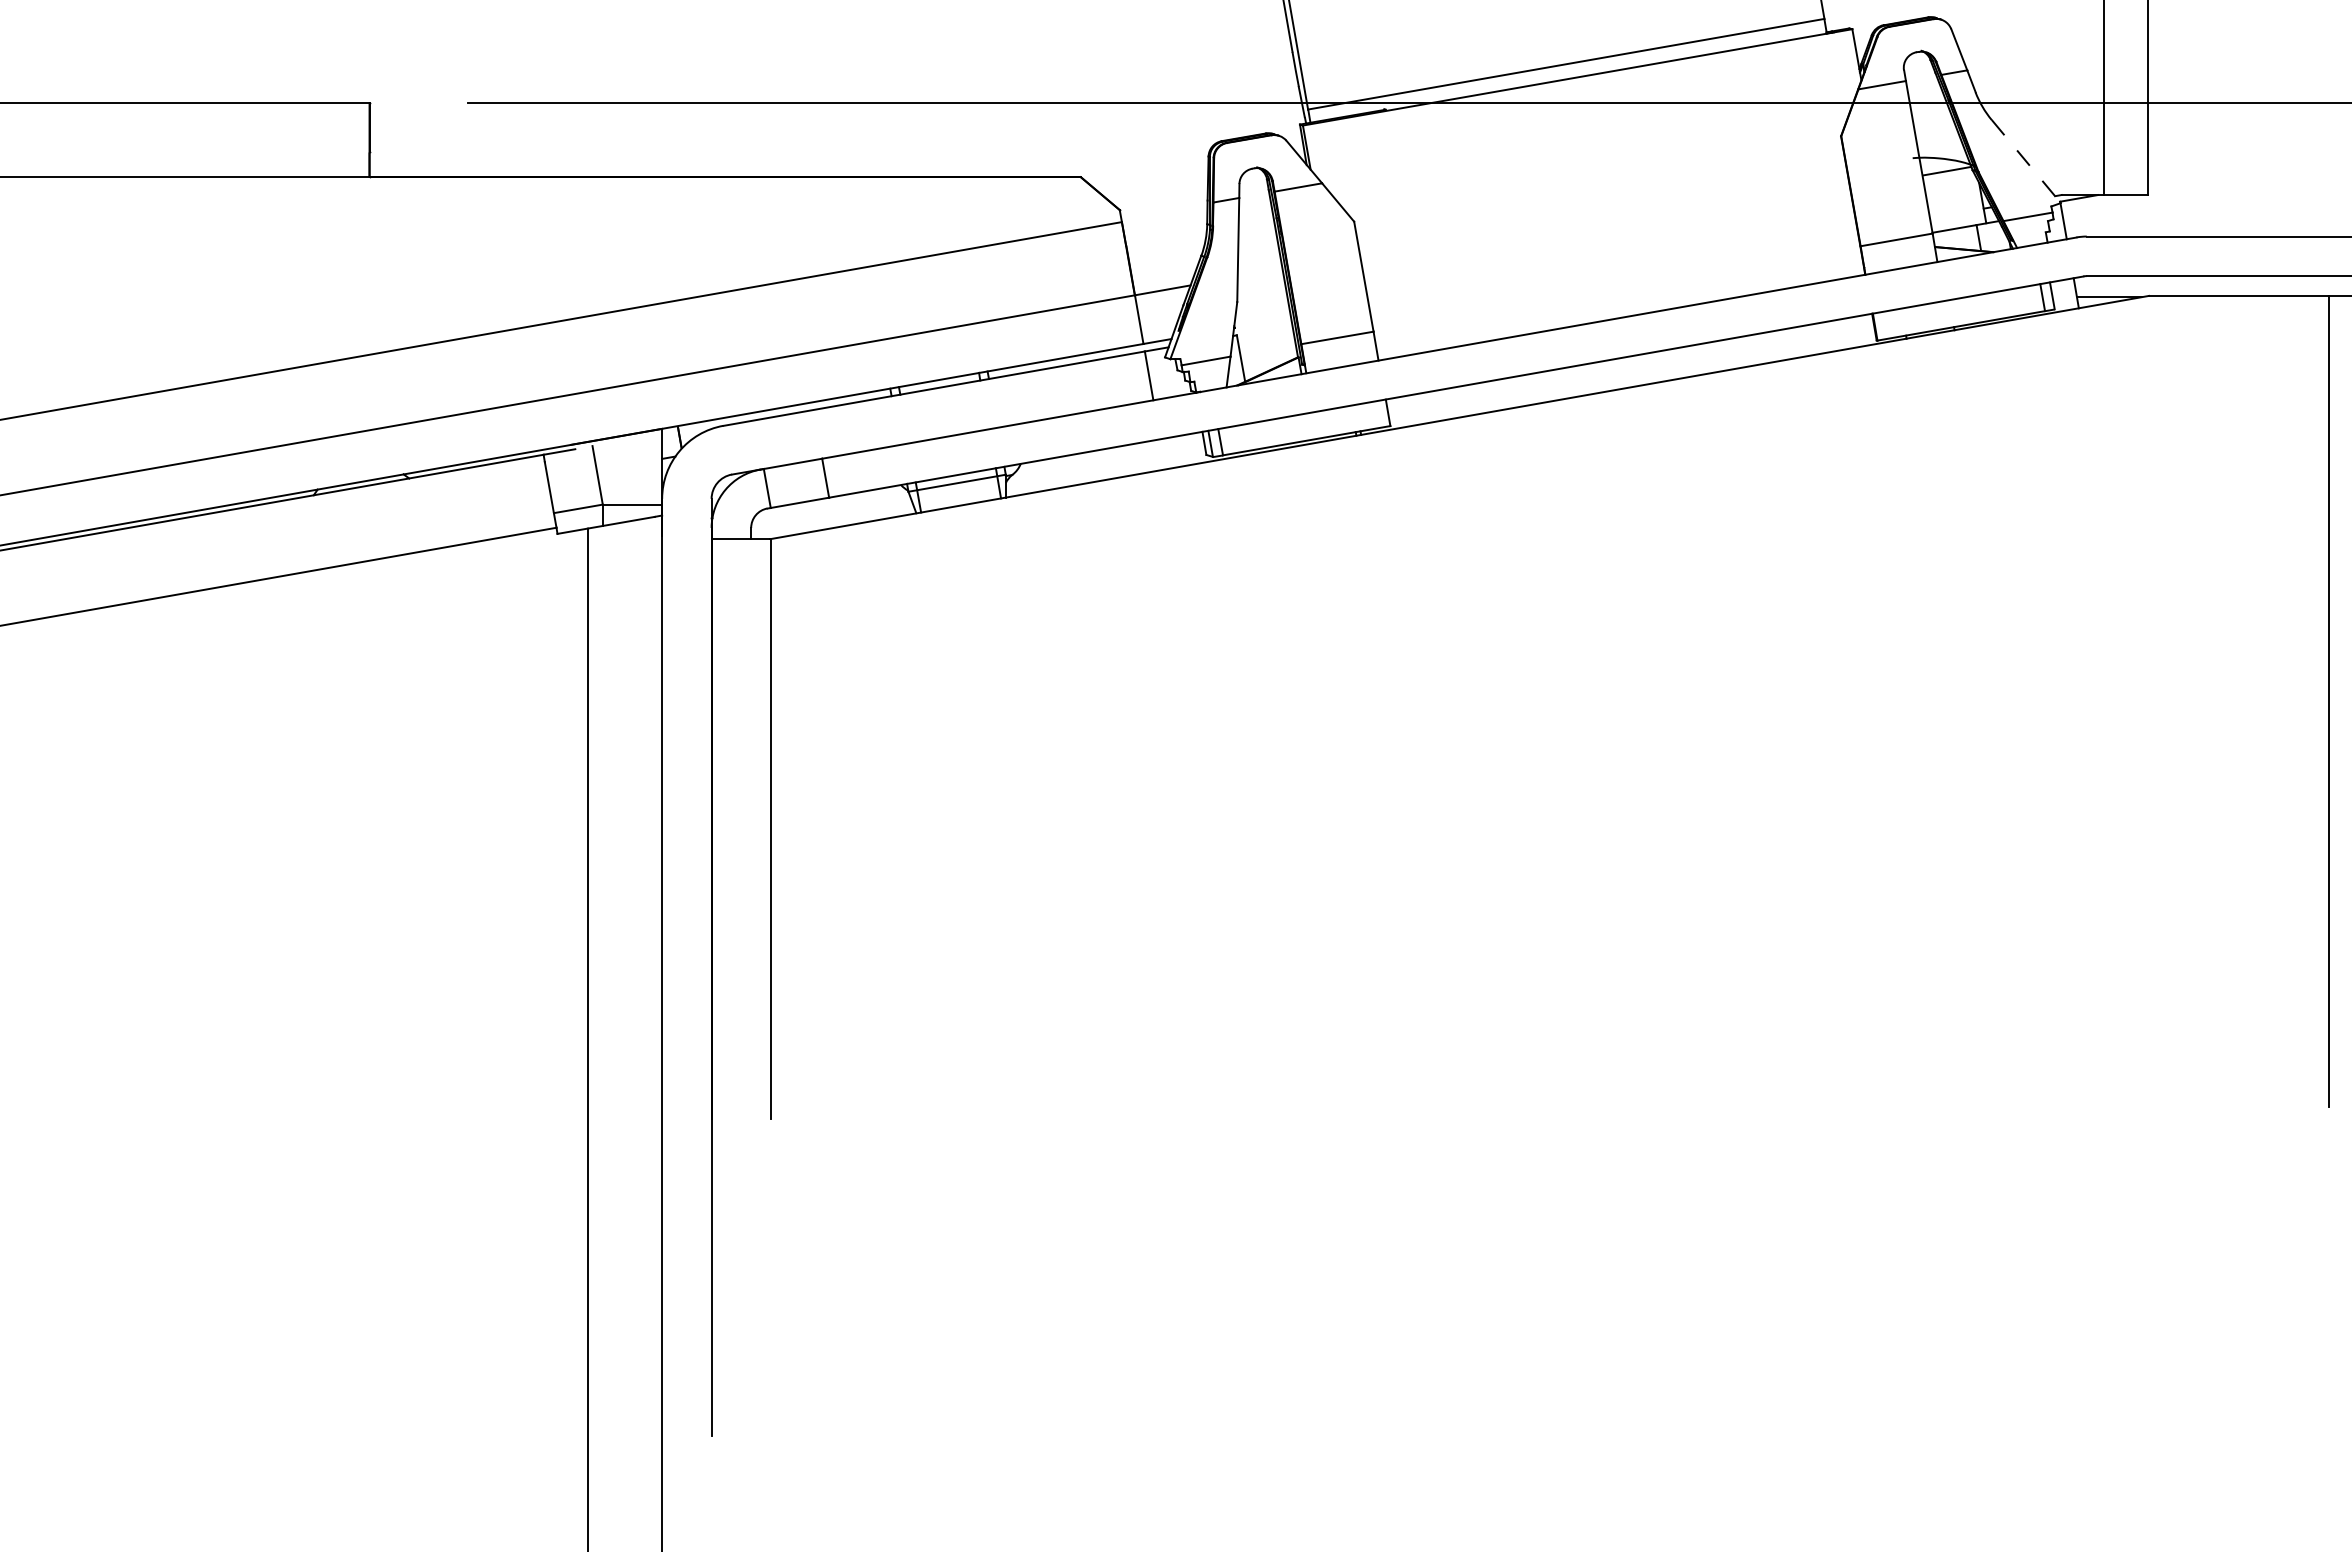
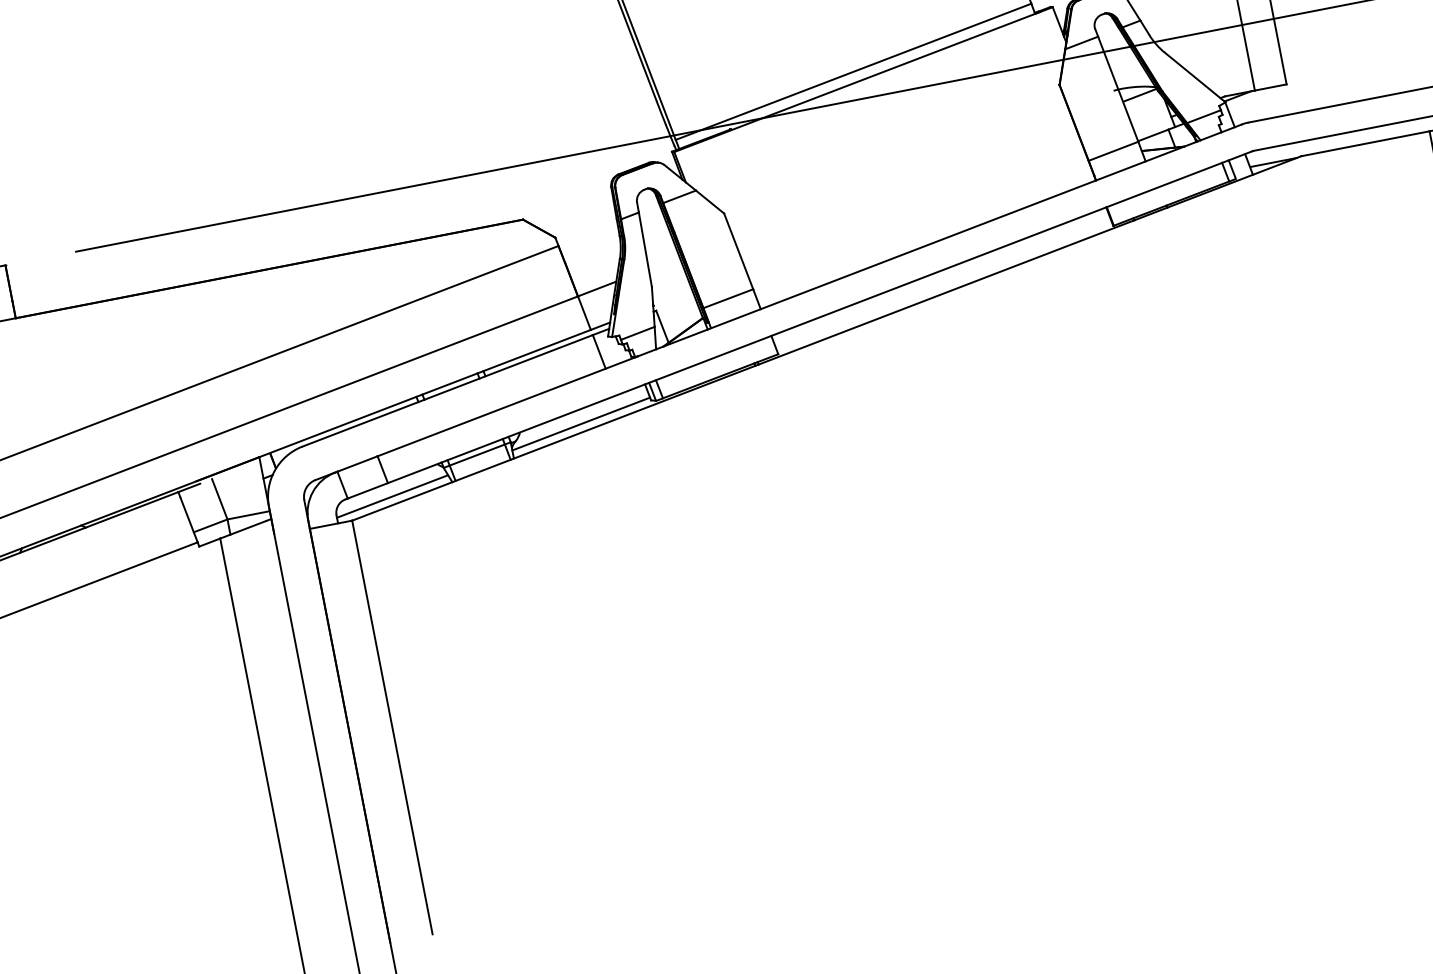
line: (2026, 161) -> (1195, 77), dashed -> solid
line: (1105, 468) -> (581, 423), added
line: (831, 516) -> (392, 496), added

